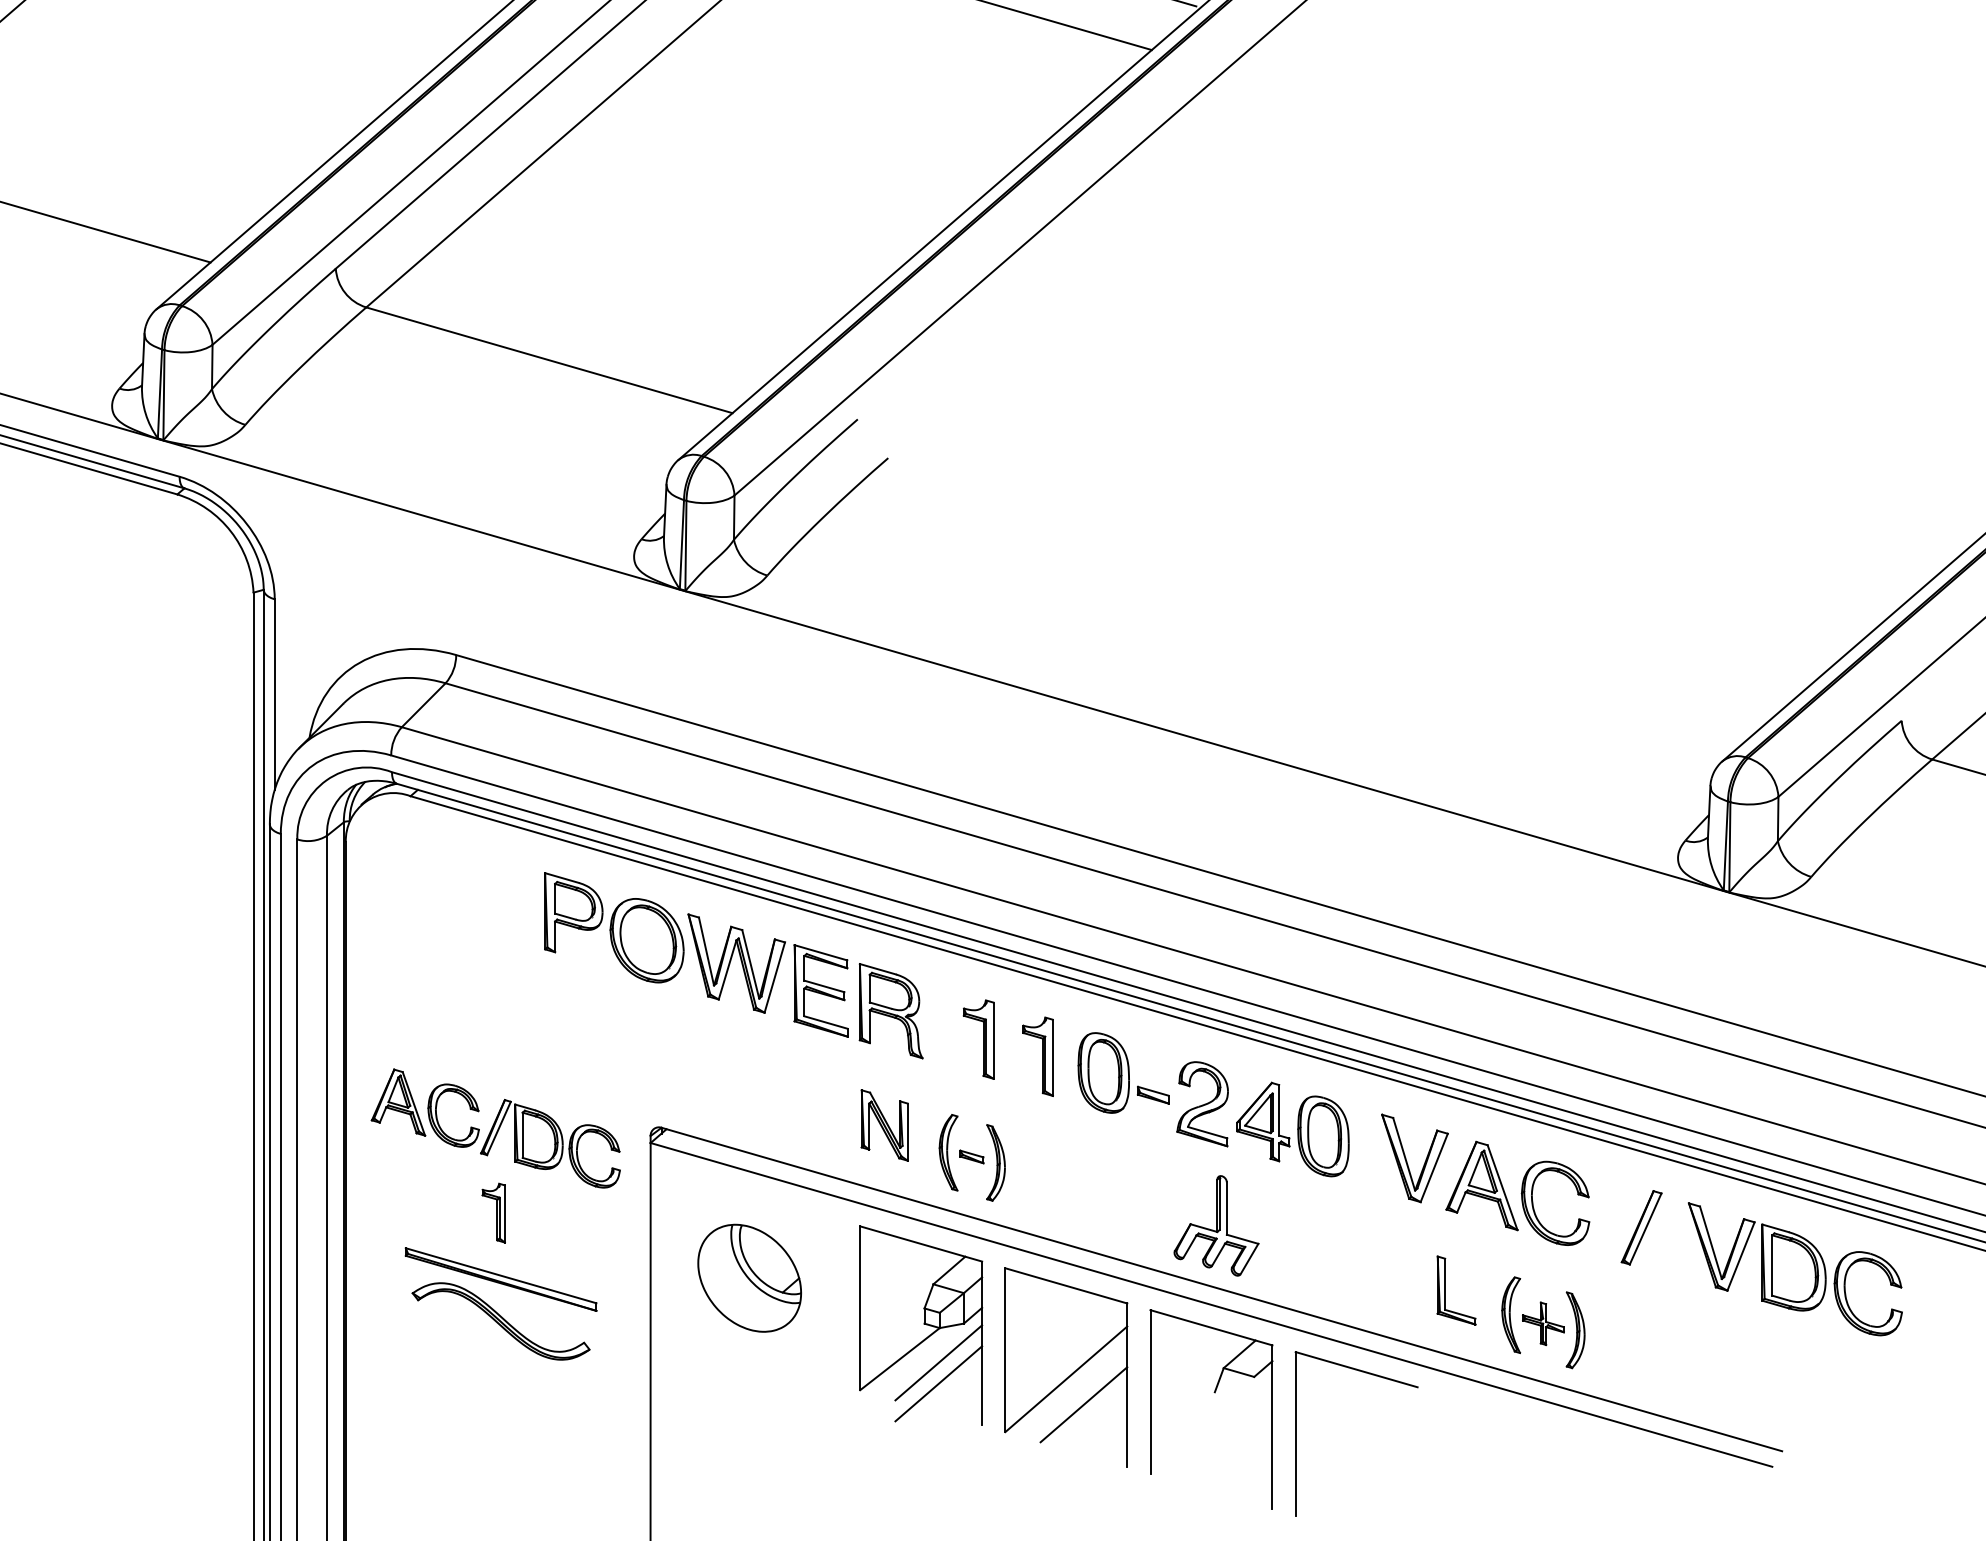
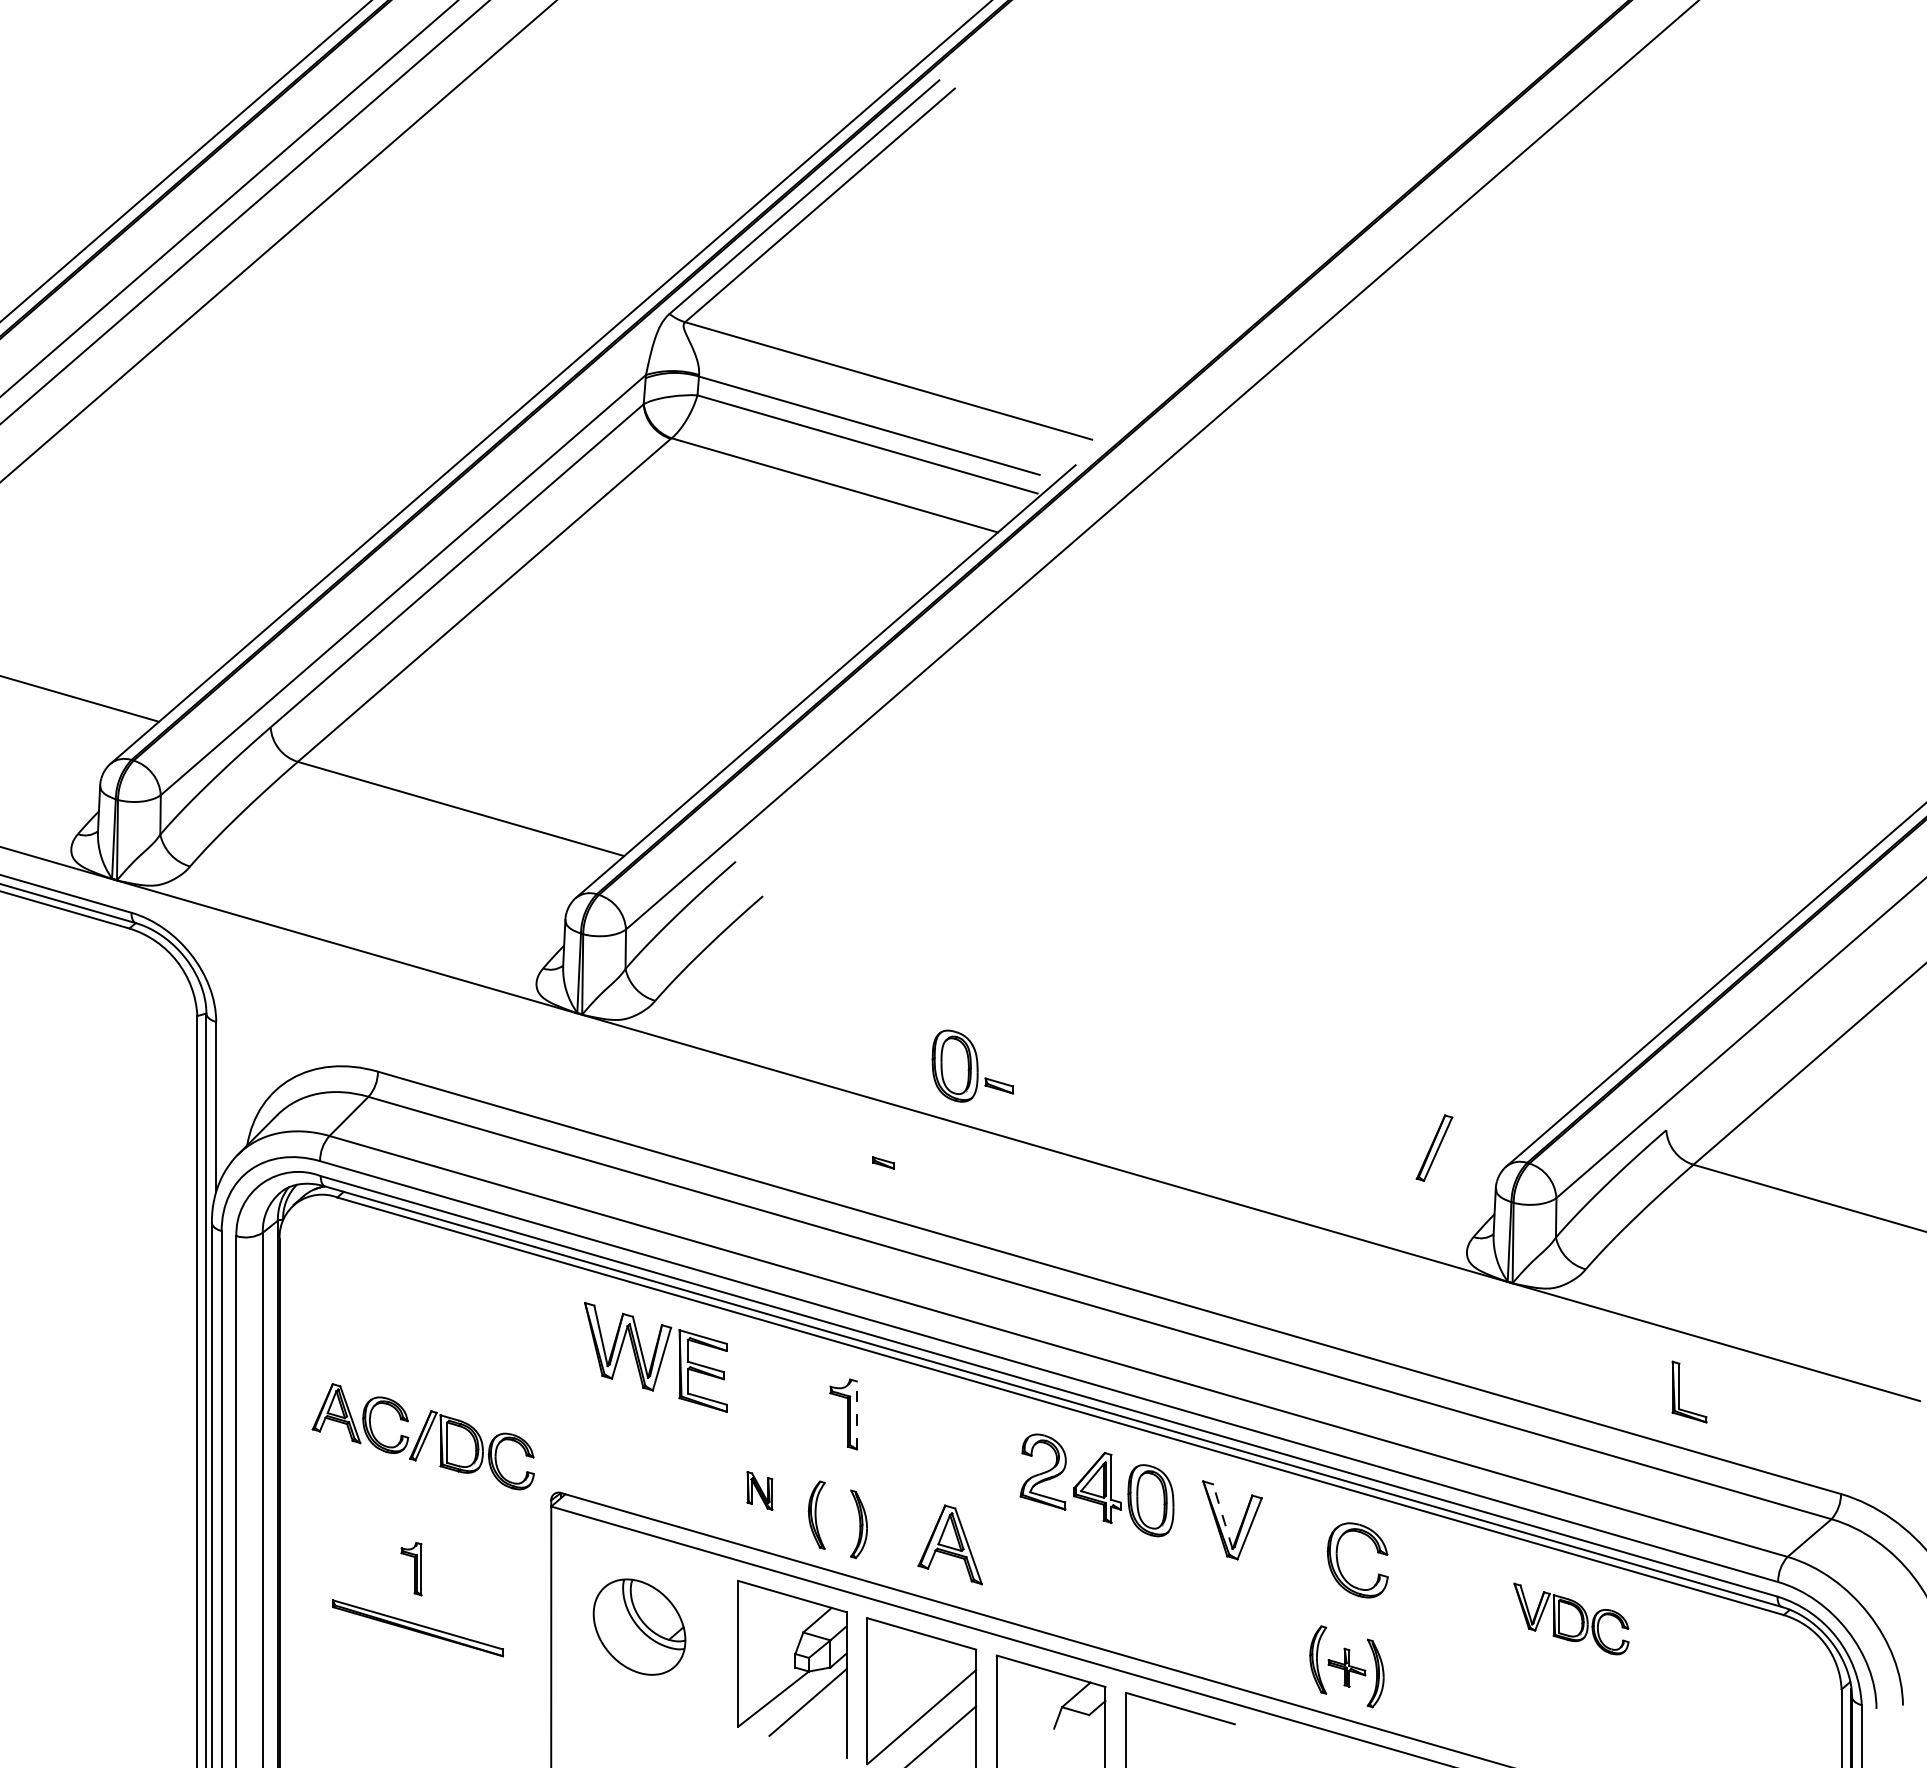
part: (613, 927) -> (518, 1314), removed
part: (891, 1011) -> (765, 1389), removed
line: (993, 1040) -> (856, 1415), solid -> dashed
part: (1037, 1056) -> (896, 1429), removed
part: (1123, 1072) -> (972, 1065), moved
part: (884, 1124) -> (759, 1490), size x0.6
part: (494, 1128) -> (422, 1436), moved
line: (1403, 1154) -> (1222, 1516), solid -> dashed
part: (971, 1156) -> (883, 1162), moved
part: (1481, 1185) -> (949, 1544), moved
part: (1216, 1225) -> (1055, 1580), removed
part: (1641, 1227) -> (1434, 1147), moved
part: (1795, 1268) -> (1571, 1618), size x0.6
part: (1445, 1289) -> (1679, 1391), moved
part: (500, 1321) -> (417, 1665), removed
line: (938, 1383) -> (807, 1720), removed

